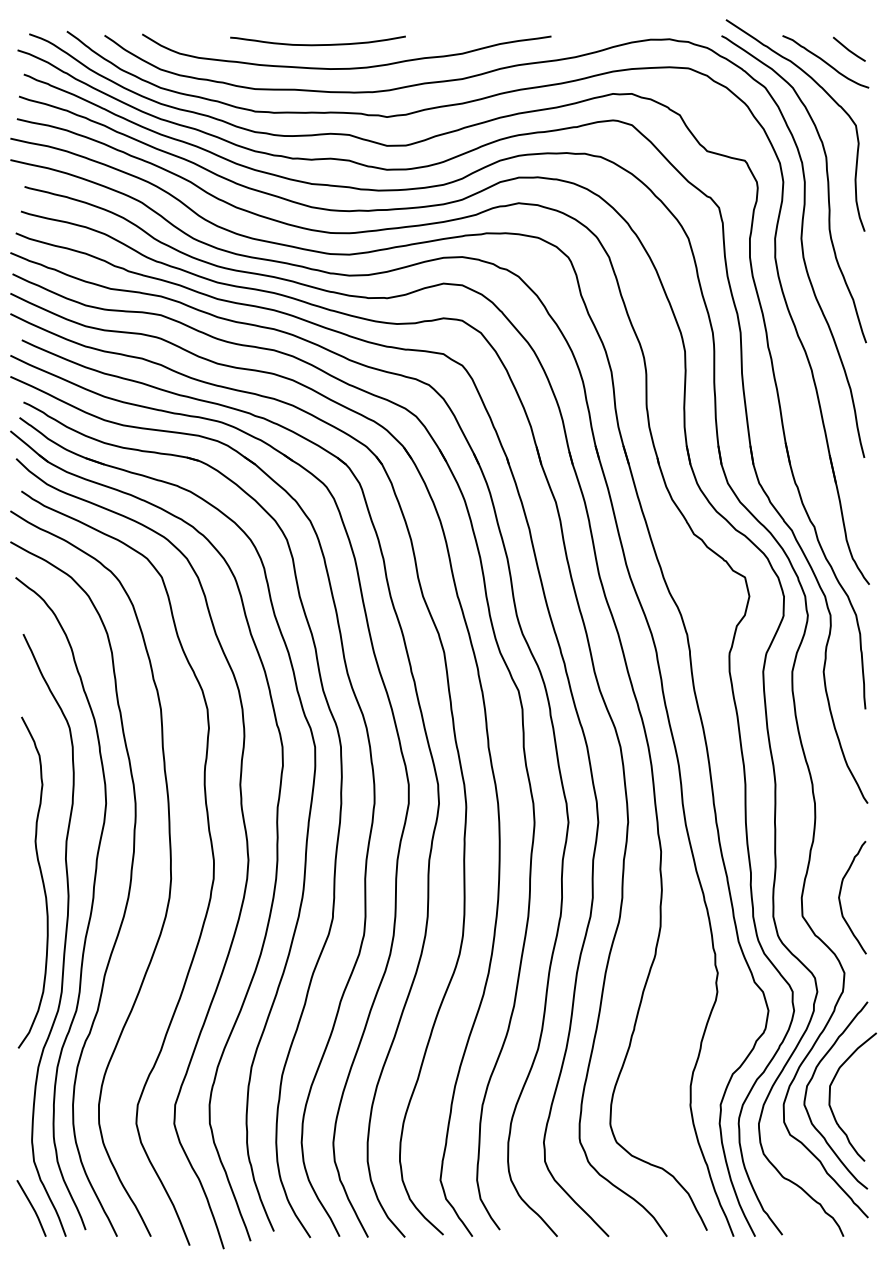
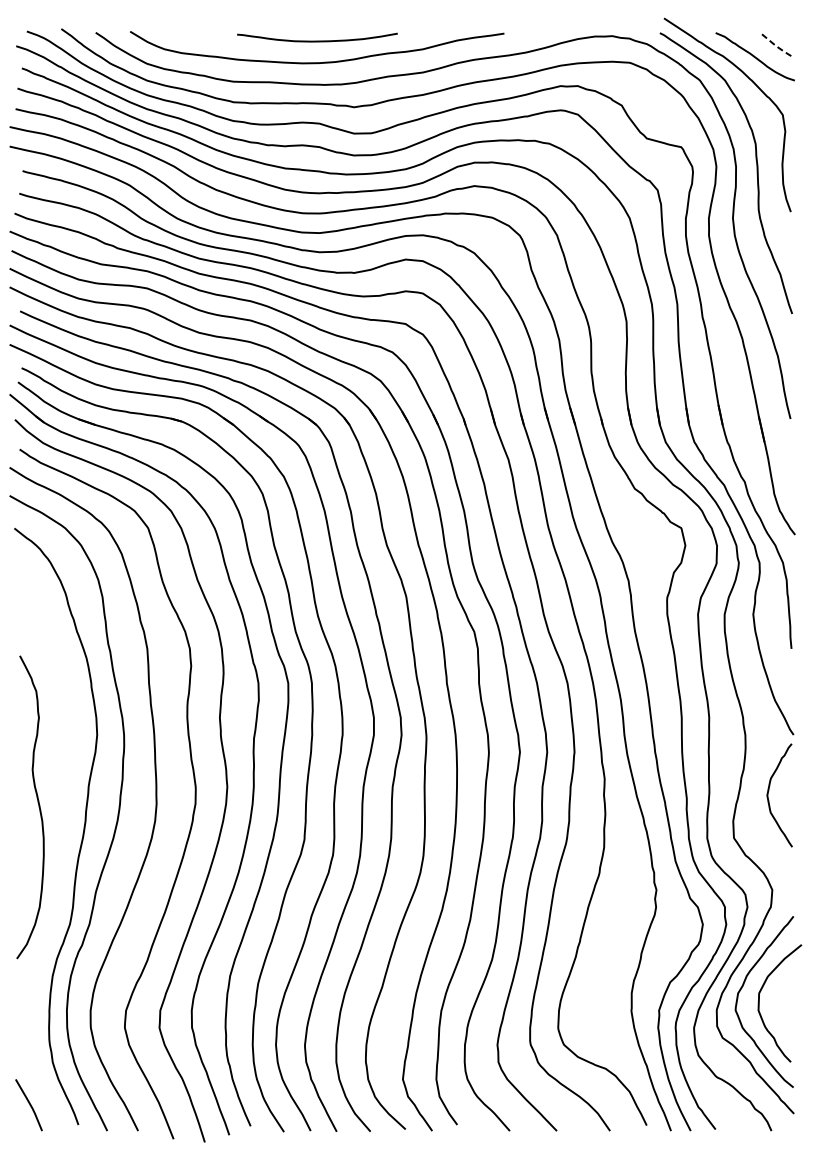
curve: (317, 44) -> (316, 40), moved
line: (849, 50) -> (776, 46), solid -> dashed
curve: (840, 896) -> (768, 794), moved
curve: (64, 938) -> (59, 858), removed

